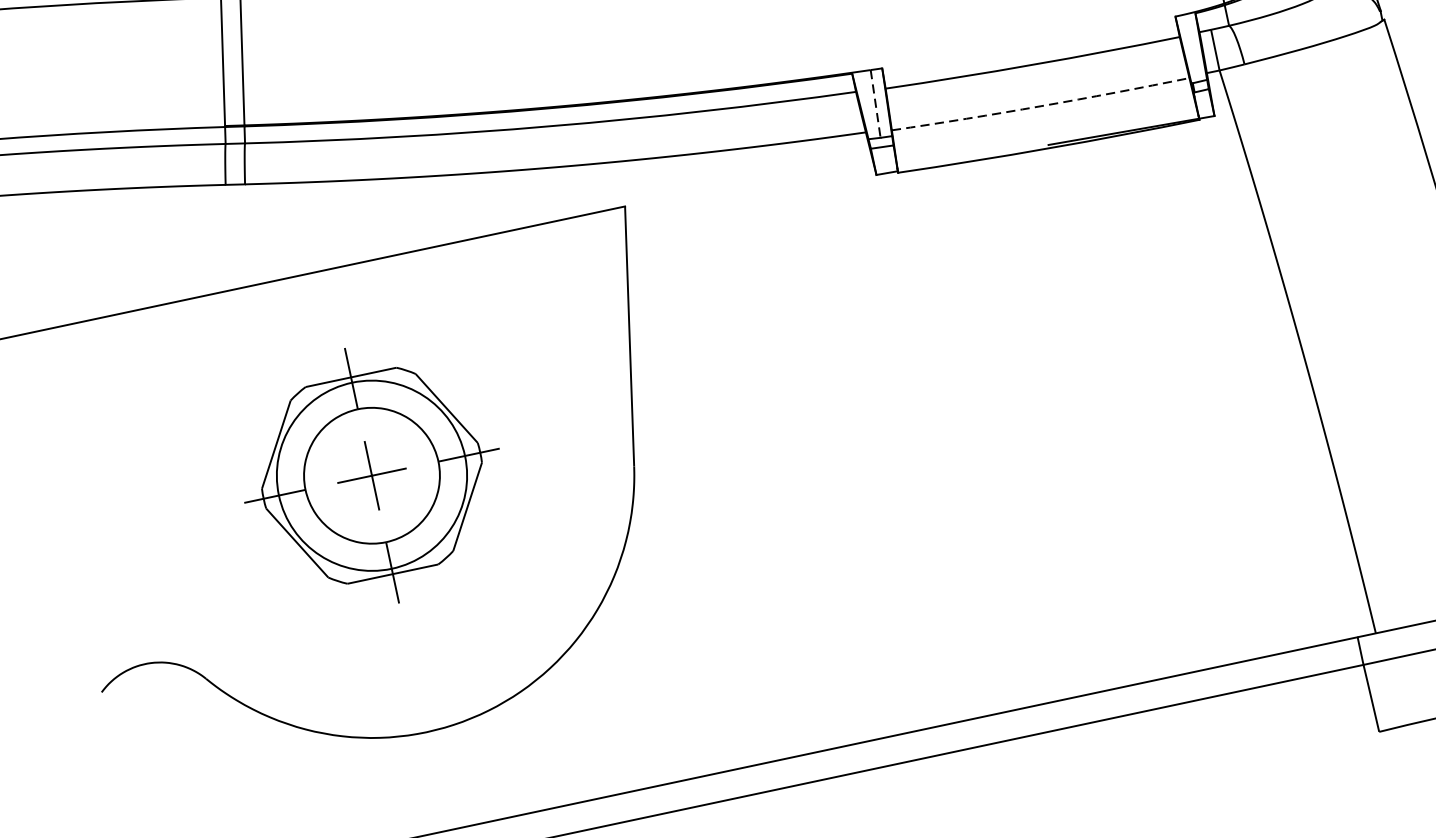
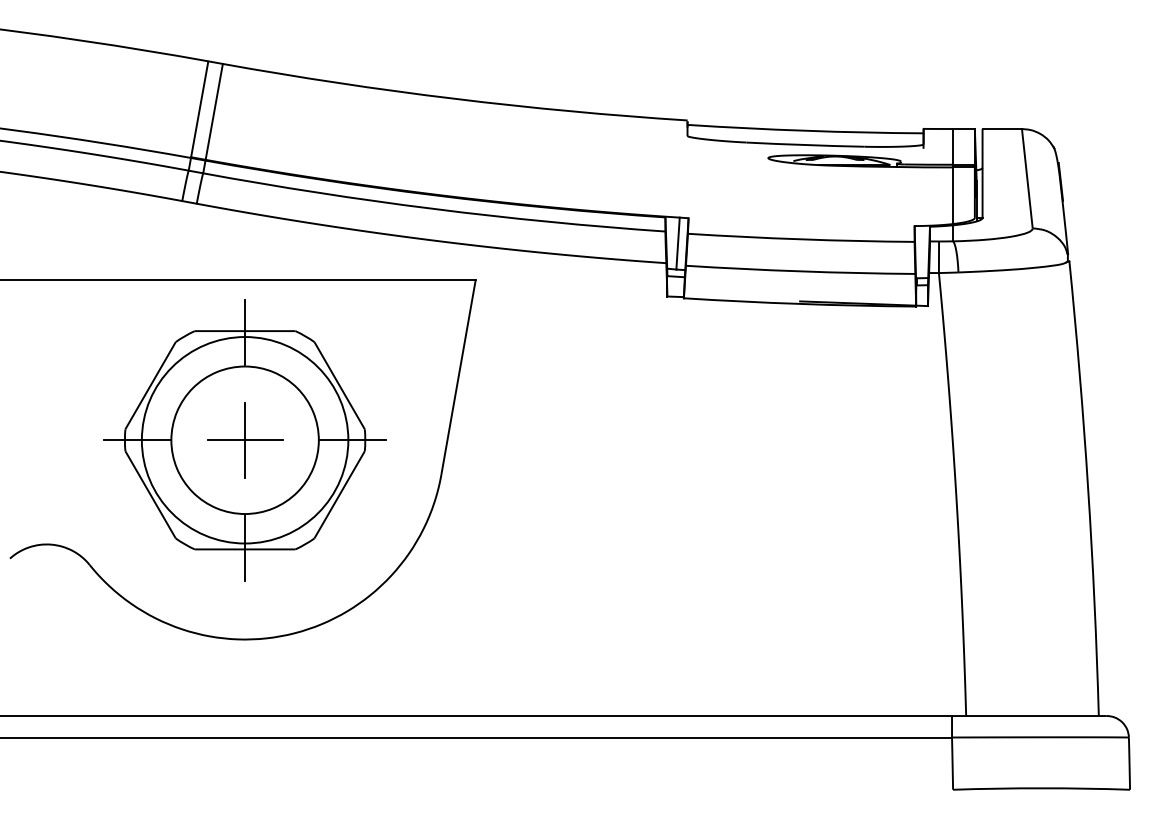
line: (876, 104) -> (678, 244), dashed -> solid
arc: (1040, 106) -> (800, 271), dashed -> solid
part: (371, 476) -> (244, 440), size x1.43

